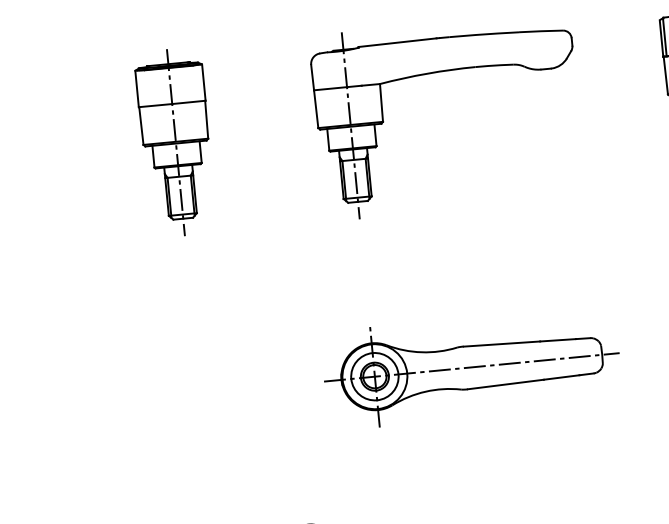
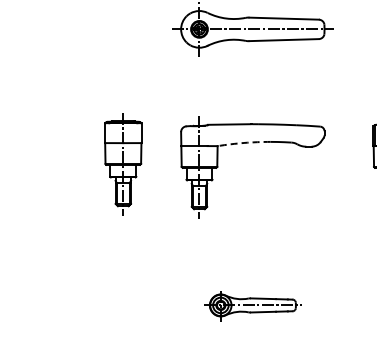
arc: (428, 72) -> (244, 142), solid -> dashed
part: (176, 142) -> (123, 164), moved
part: (471, 367) -> (252, 305), size x0.6

